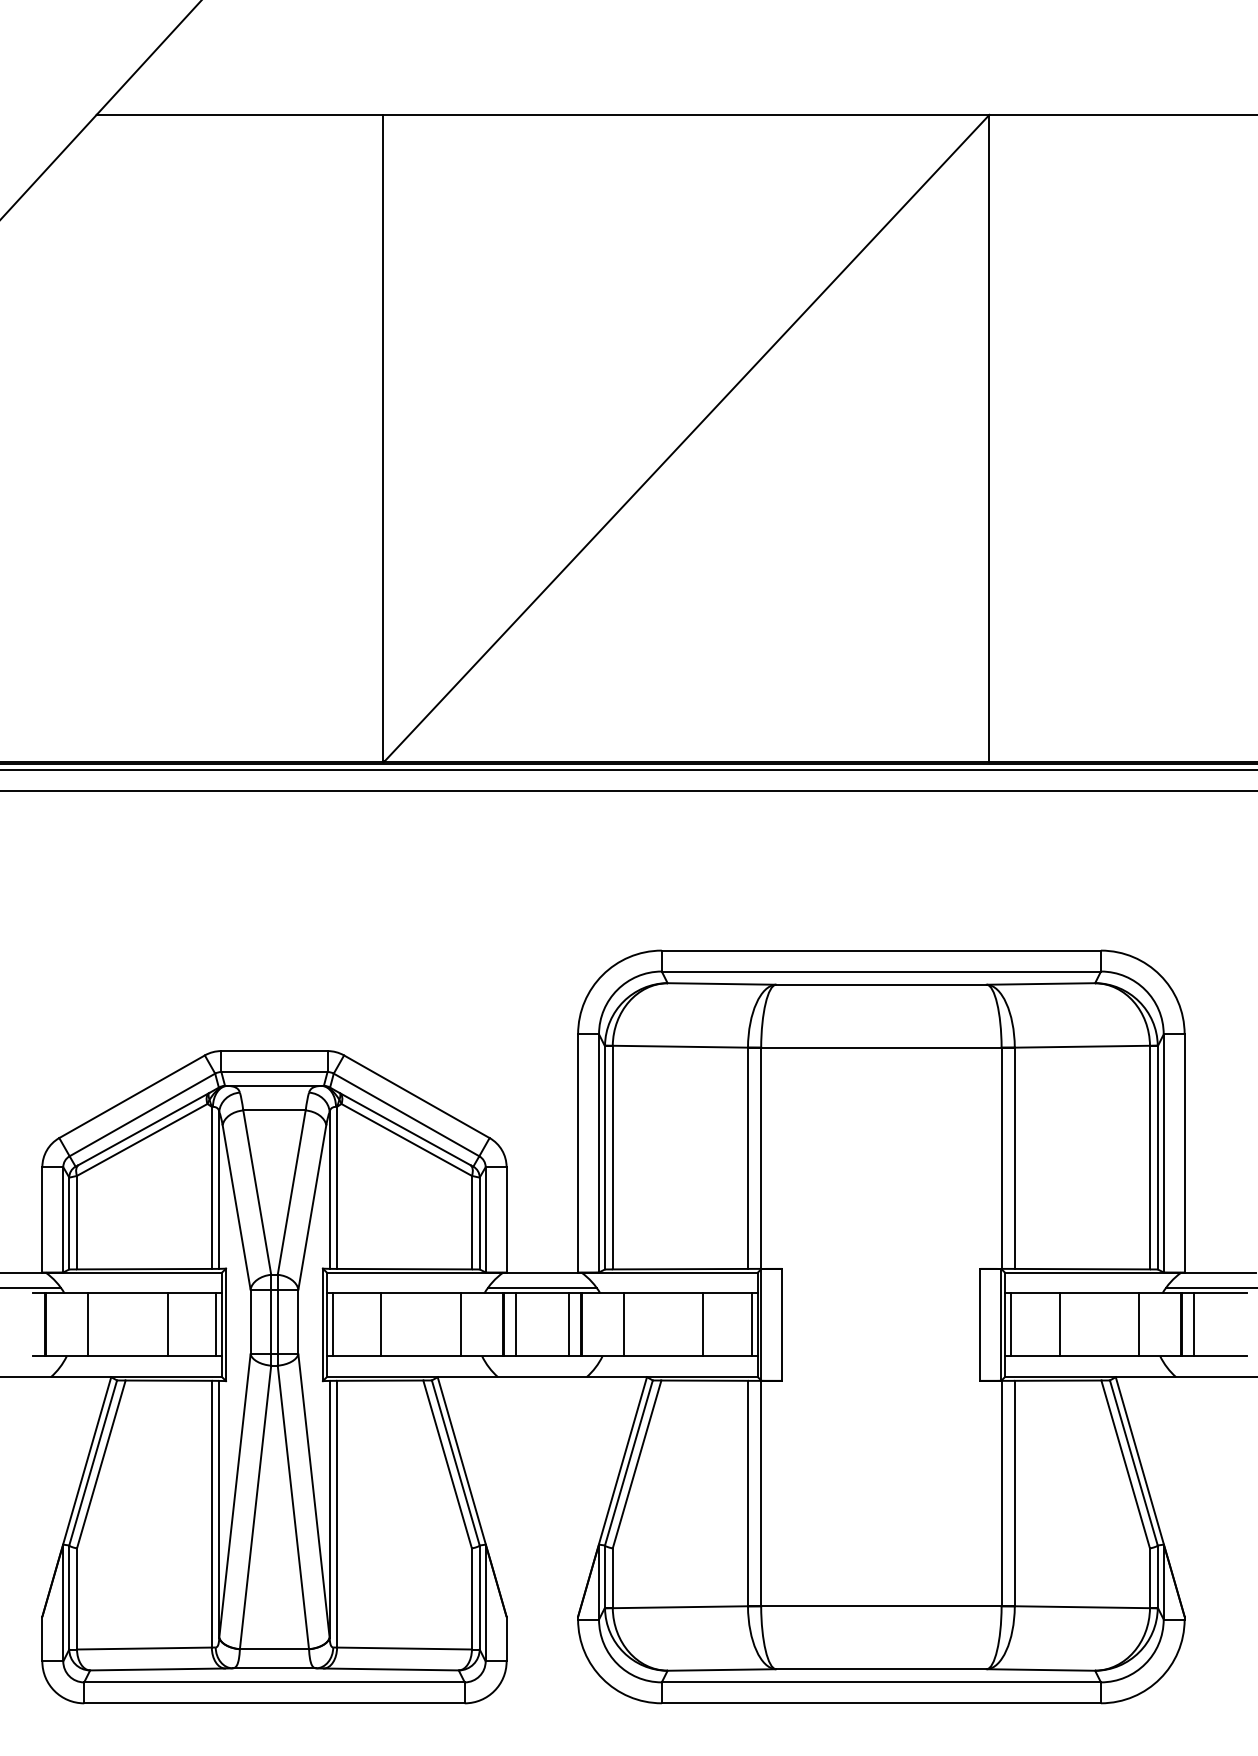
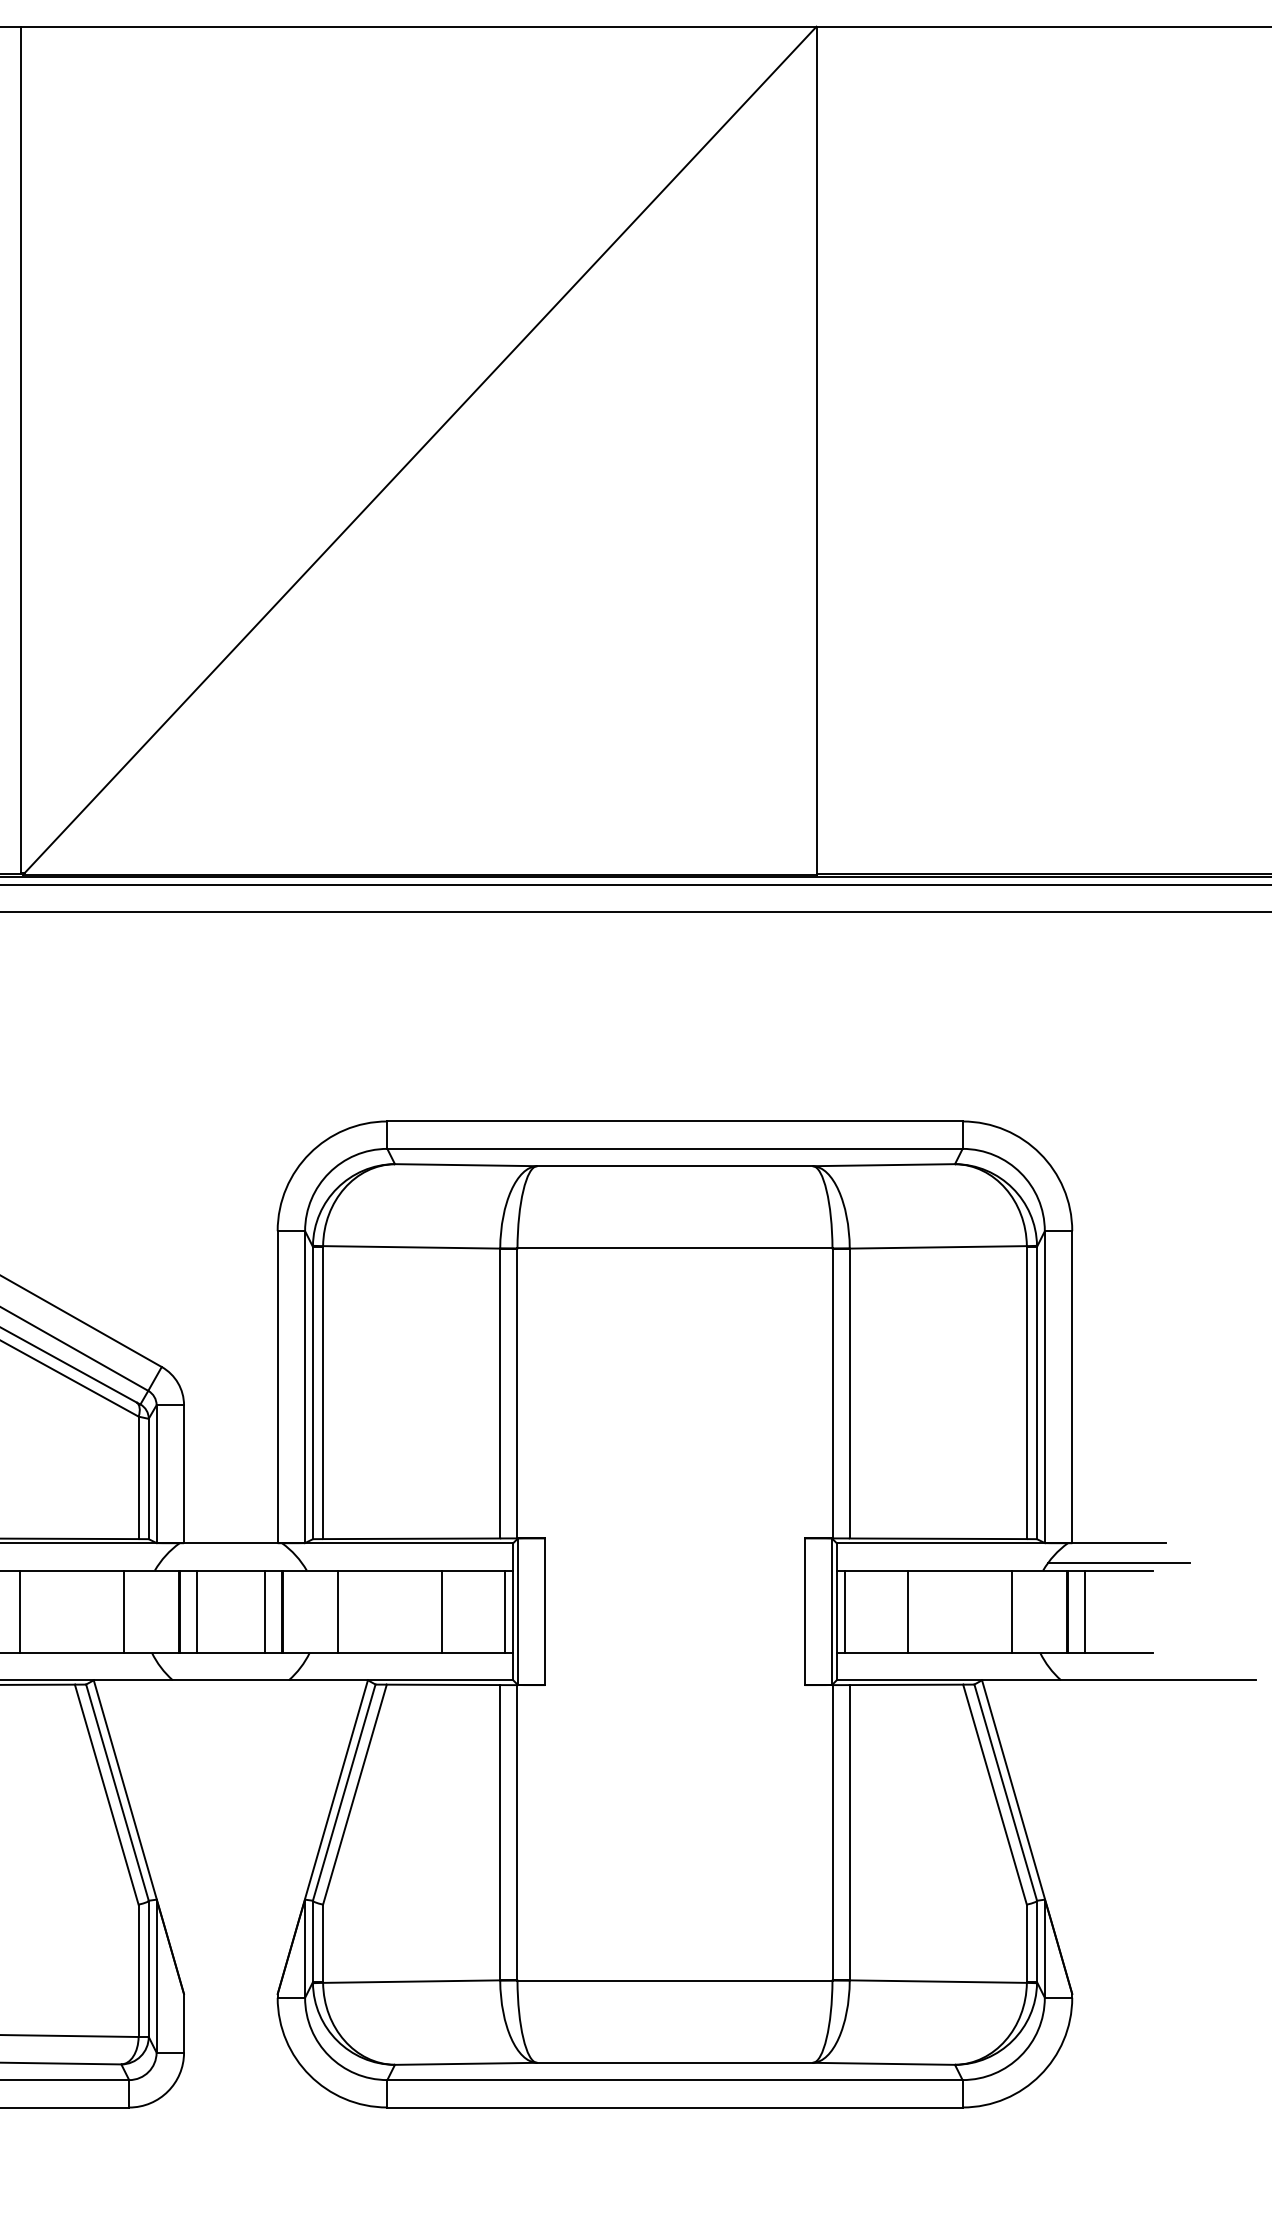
line: (542, 1287) -> (231, 1562), removed

